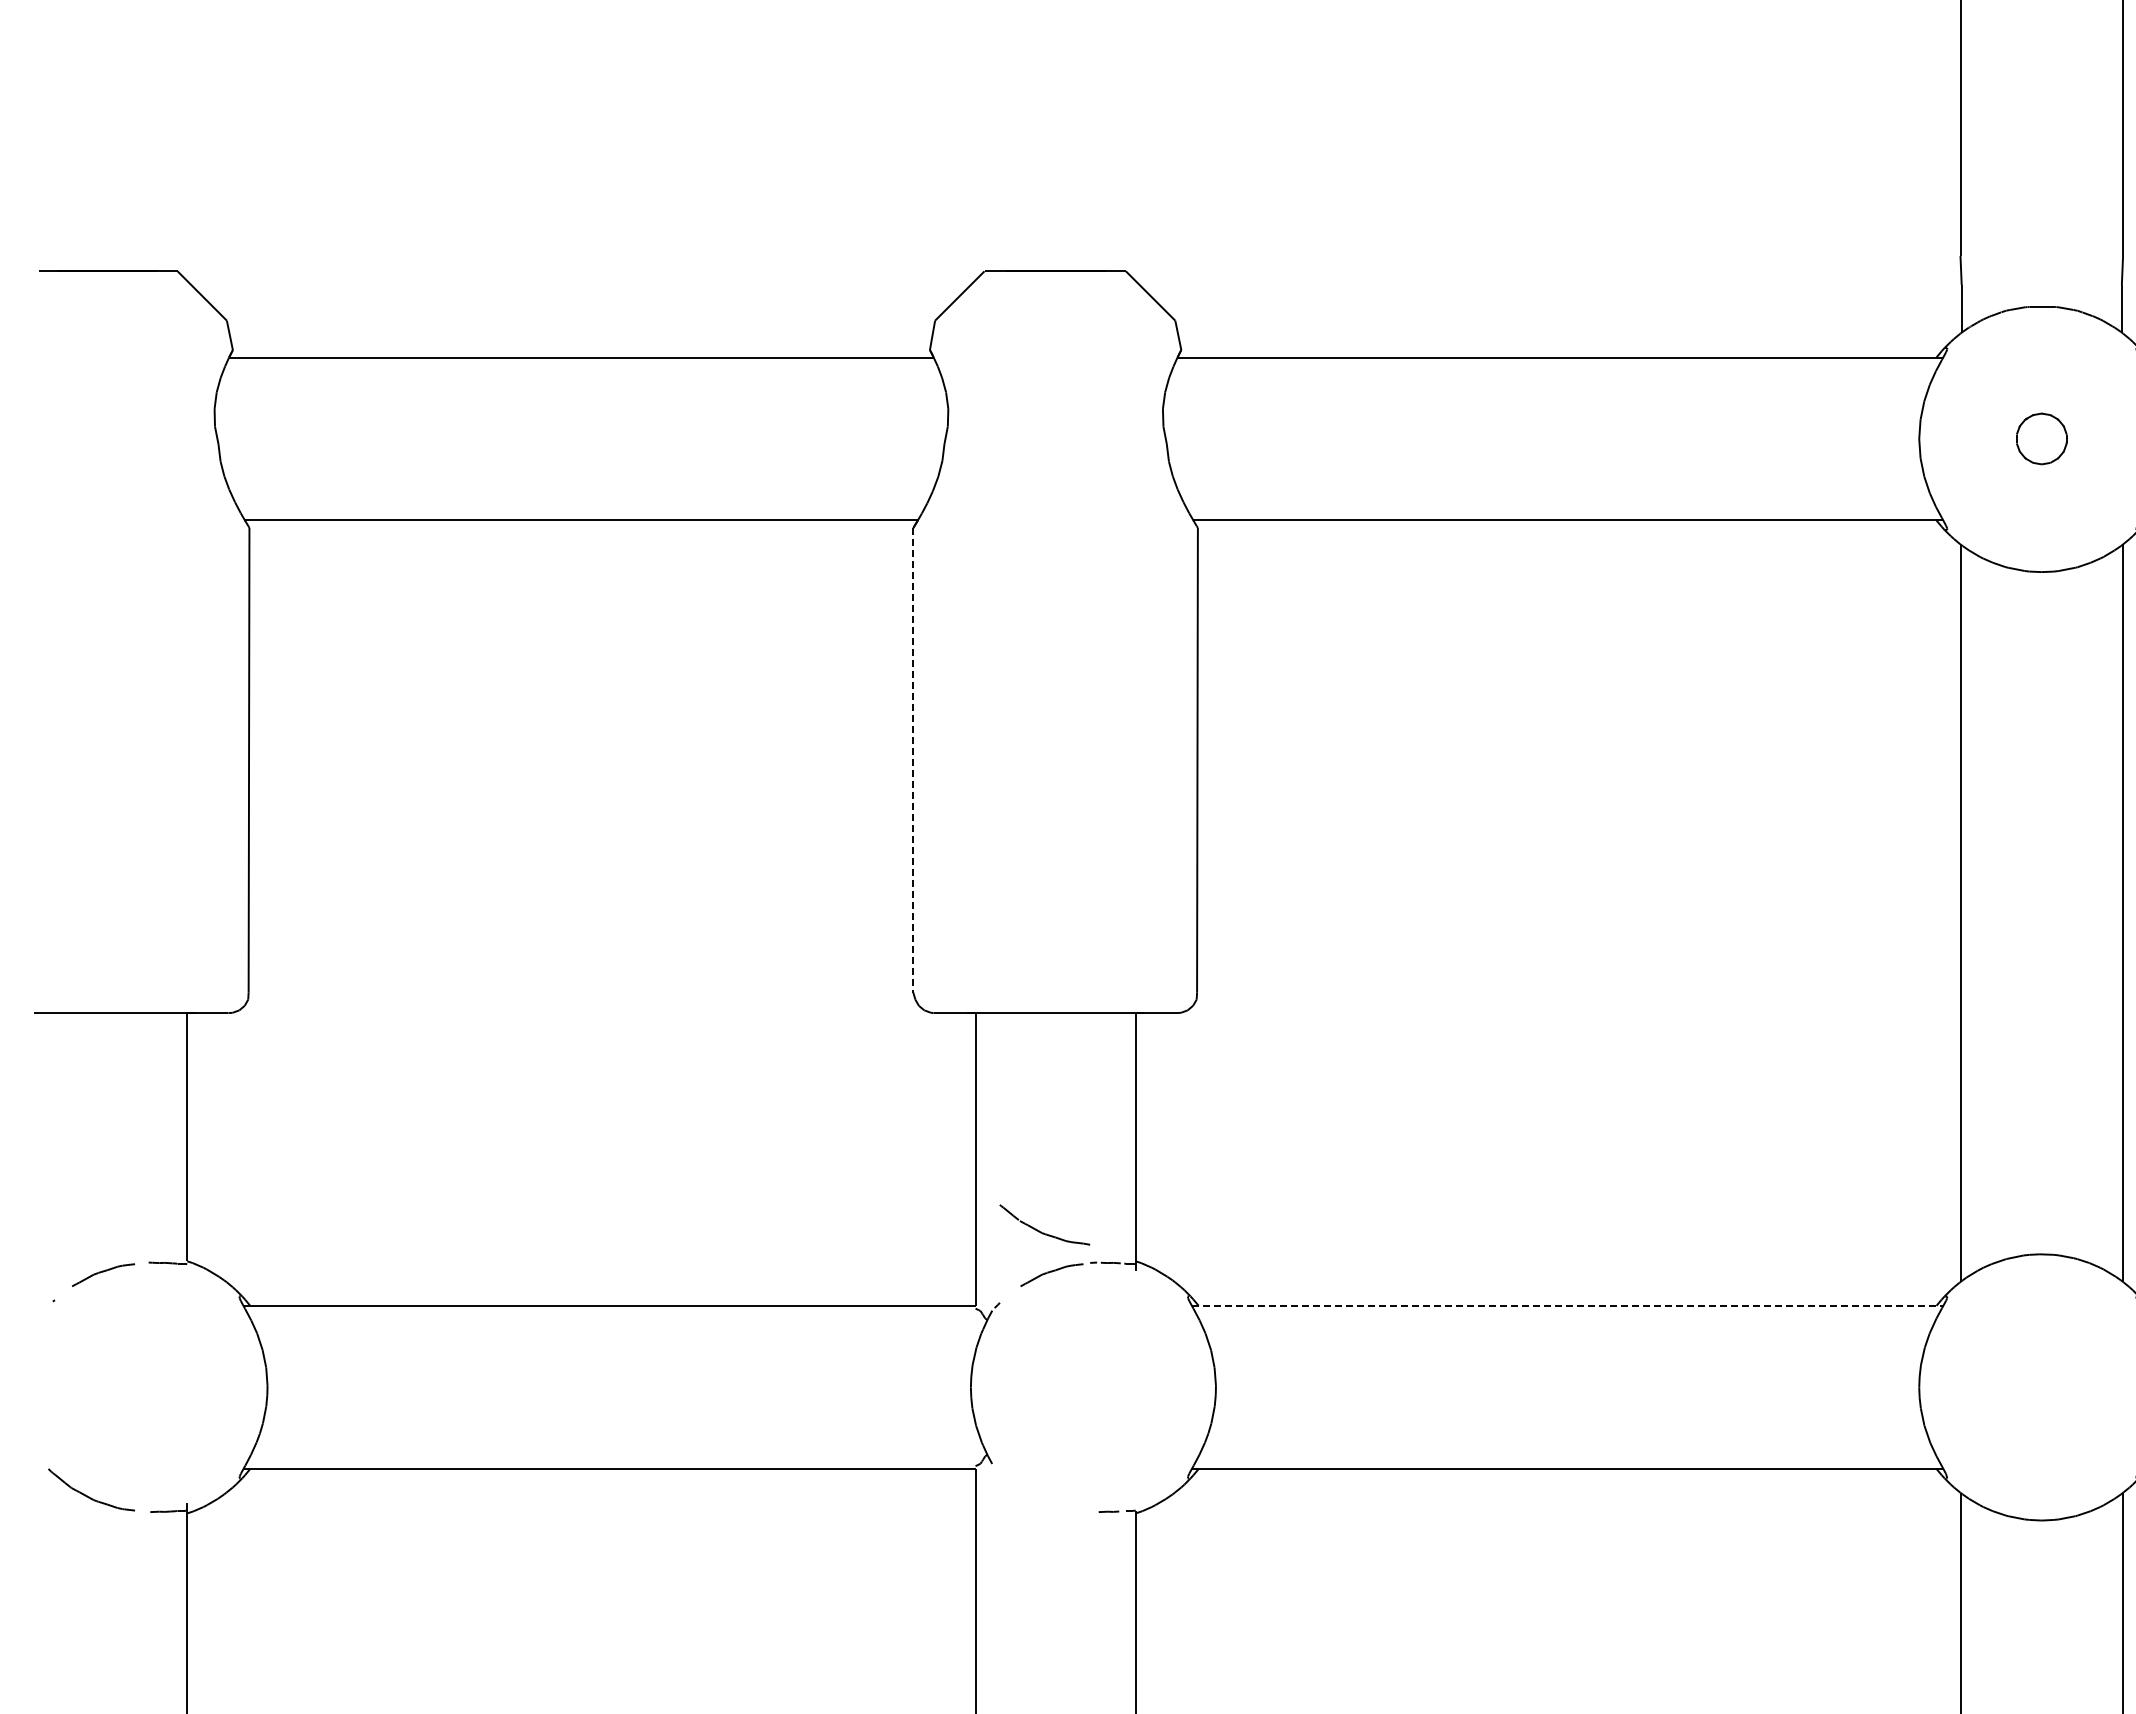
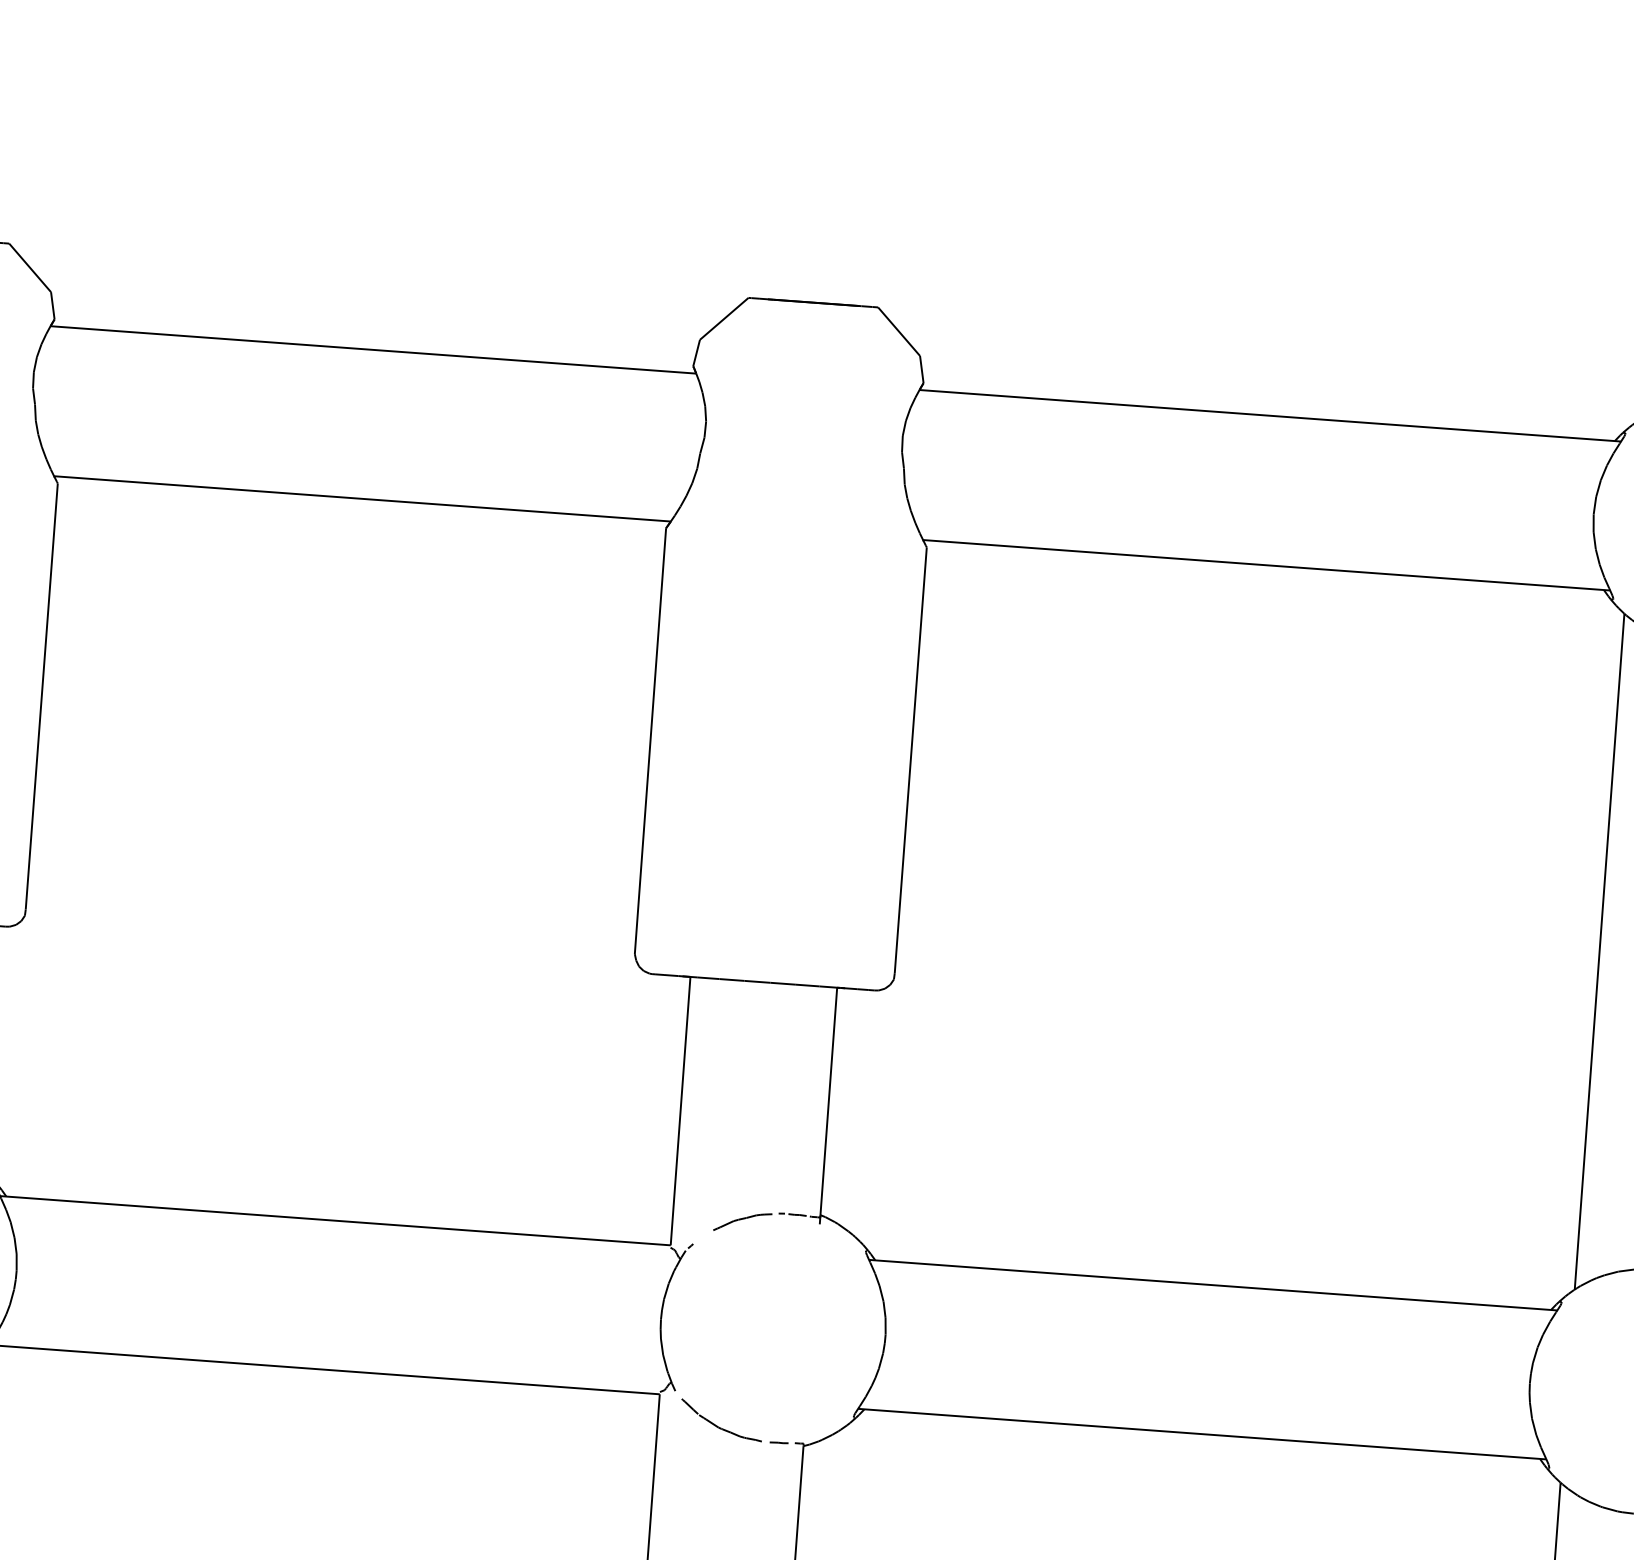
line: (913, 760) -> (650, 741), dashed -> solid
part: (1041, 1231) -> (718, 1426), moved
line: (1567, 1306) -> (1213, 1285), dashed -> solid

